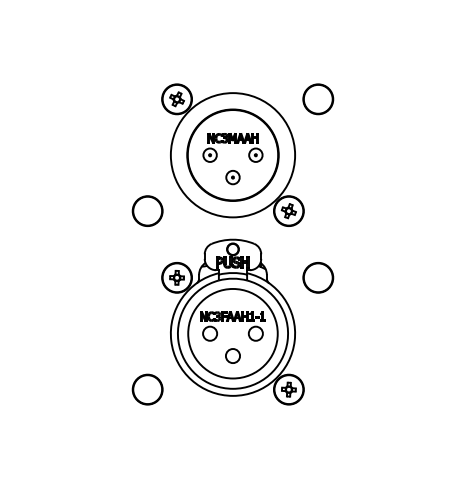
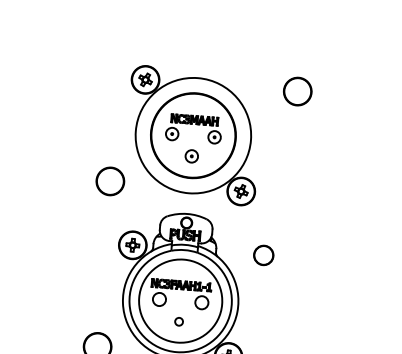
part: (318, 99) -> (297, 91), moved
part: (318, 277) -> (263, 255), size x0.7
circle: (232, 355) -> (178, 321), size x0.6

